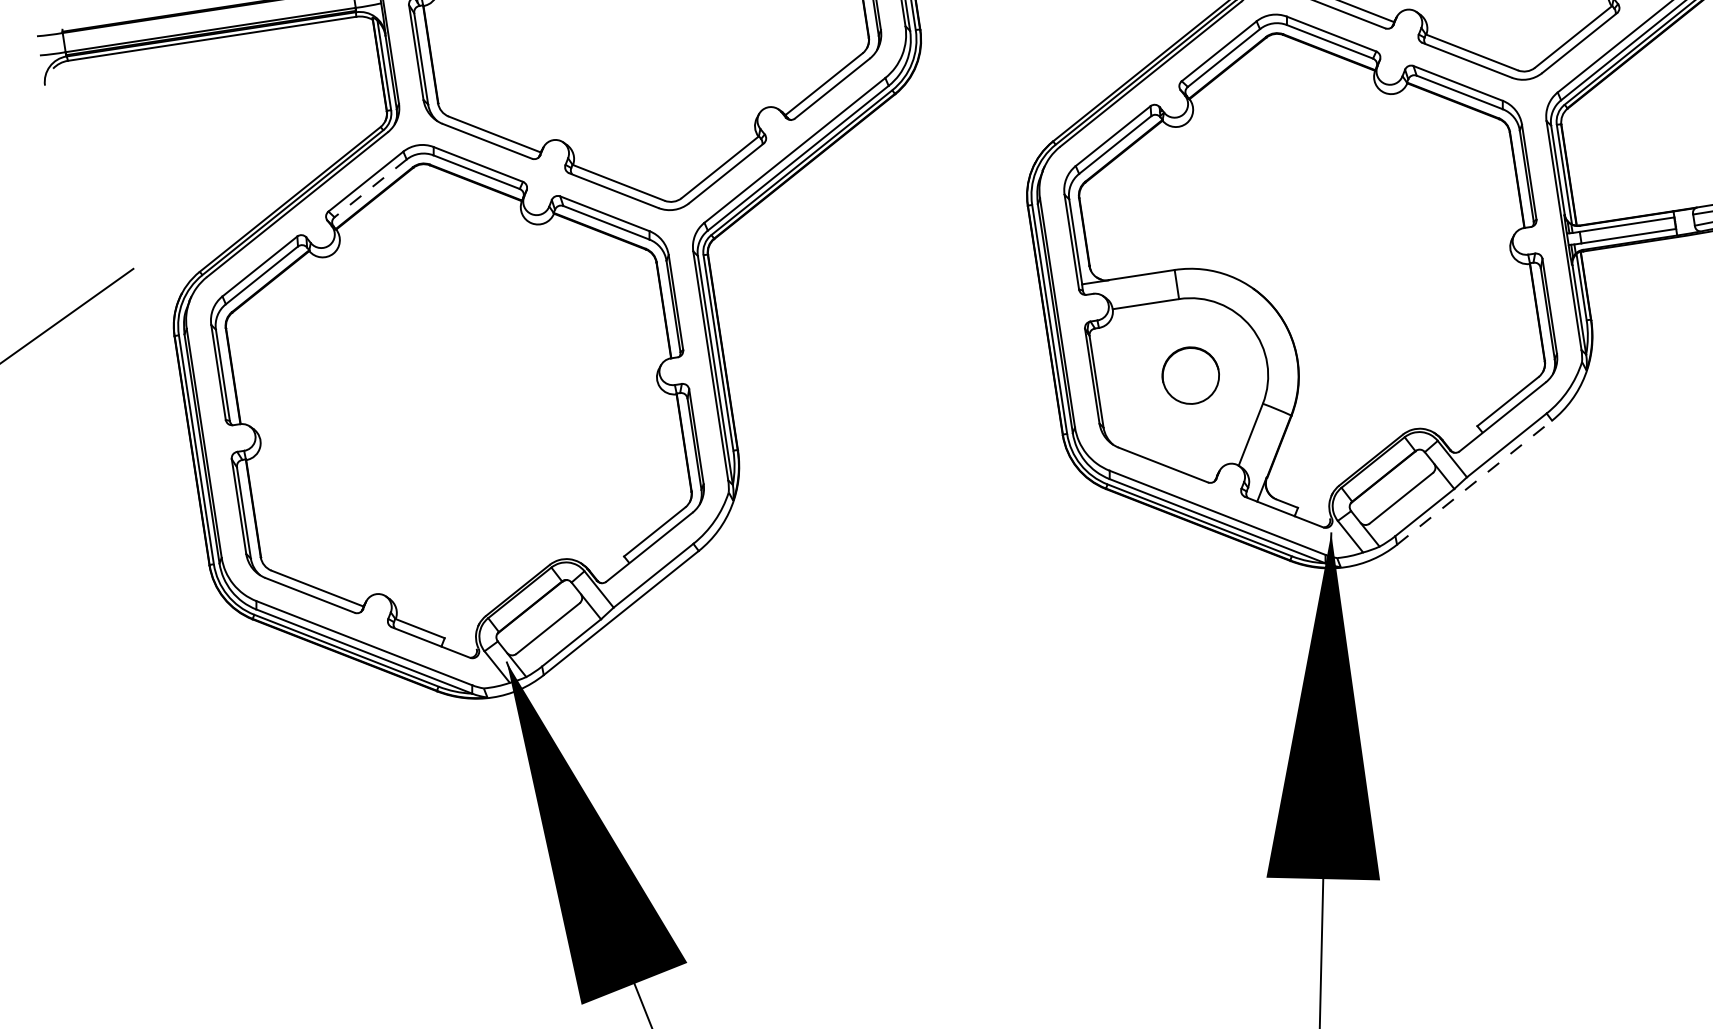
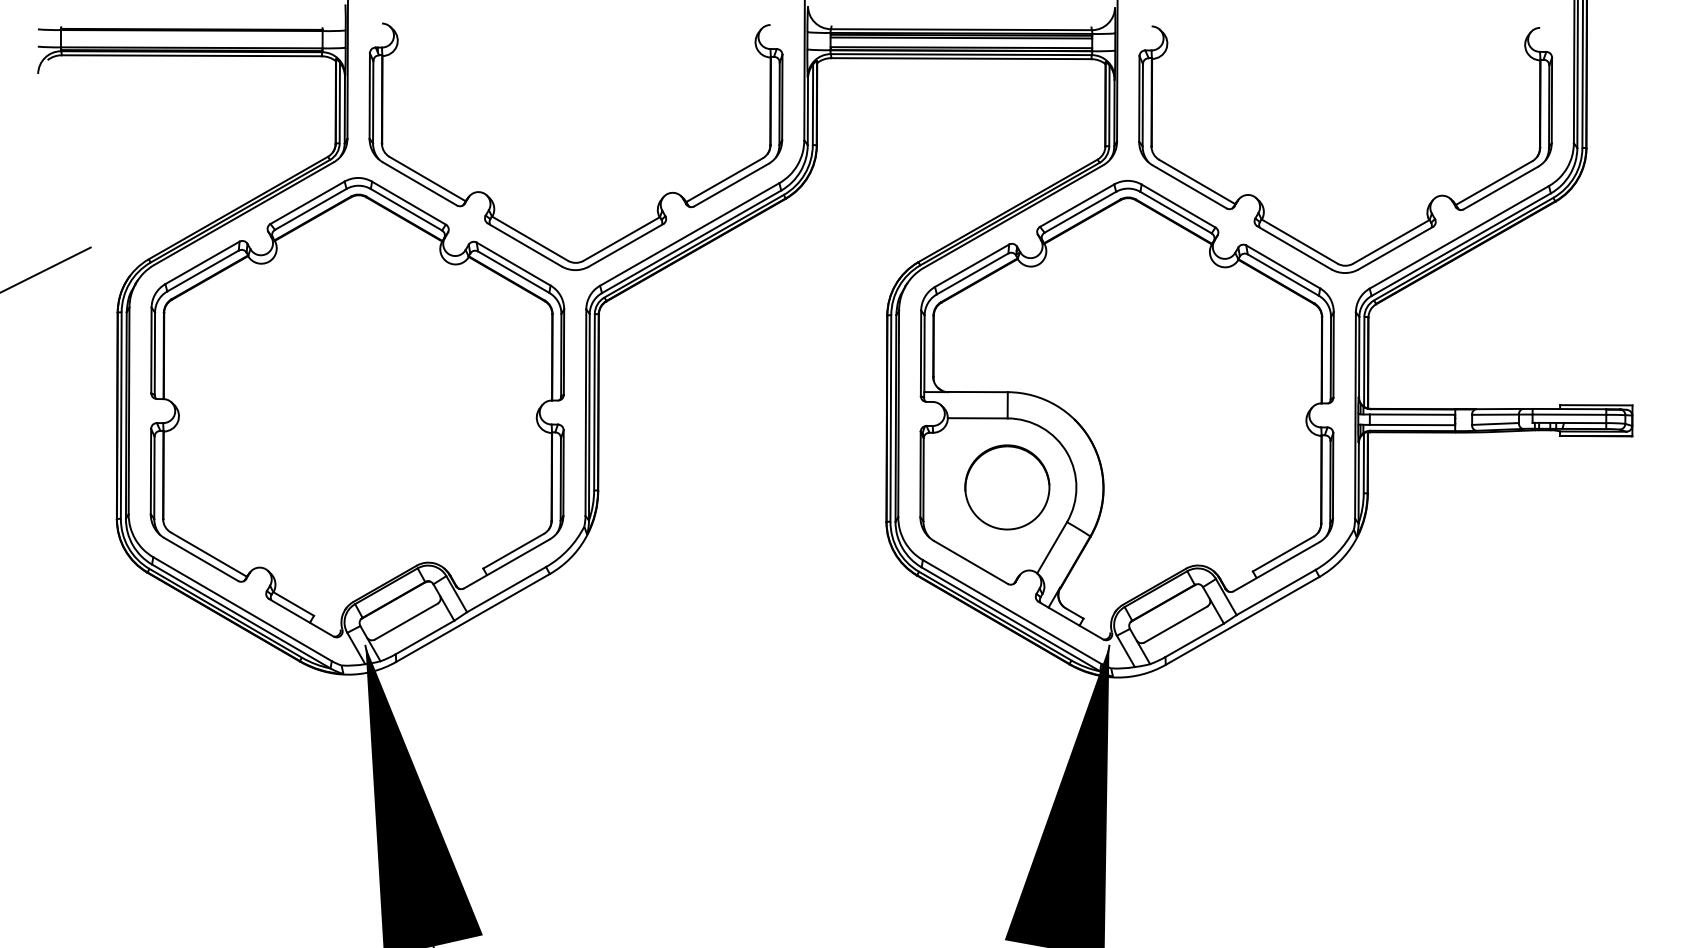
line: (370, 188) -> (310, 209), dashed -> solid
circle: (1190, 375) -> (1007, 487), size x1.67
line: (1474, 482) -> (1242, 620), dashed -> solid

